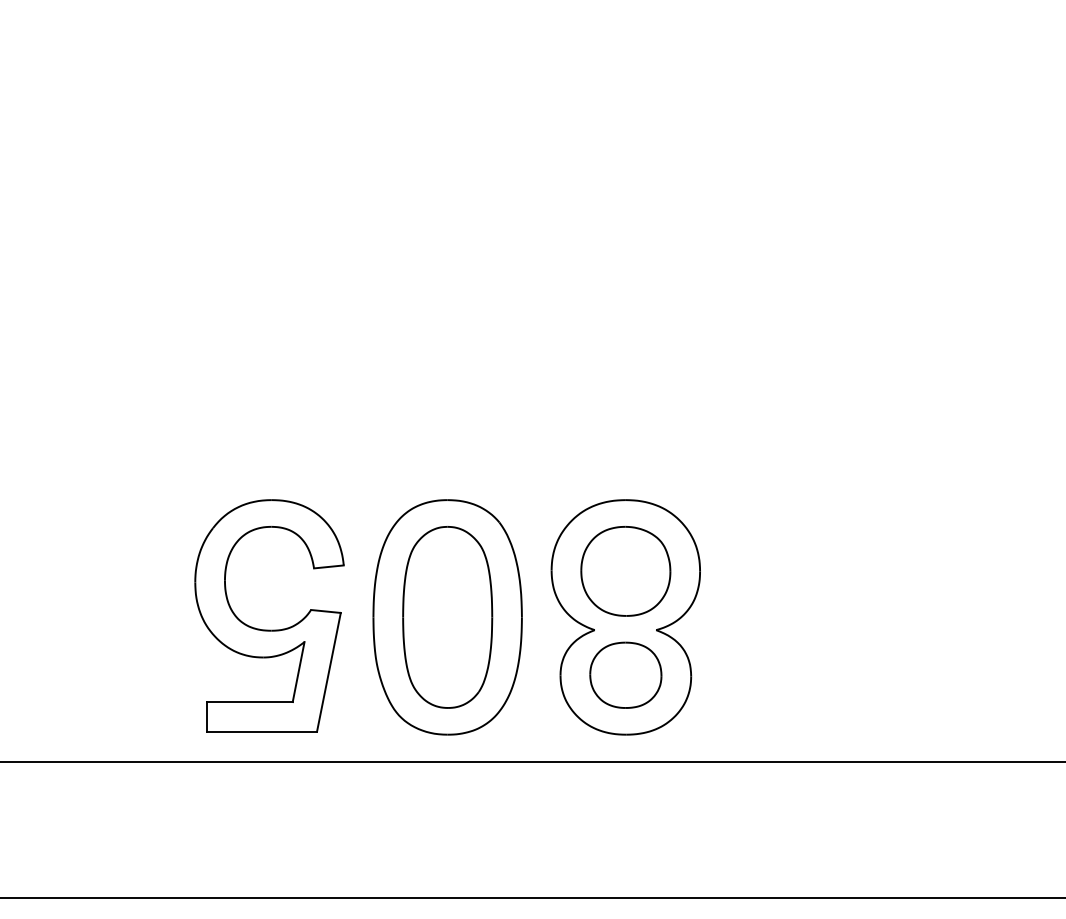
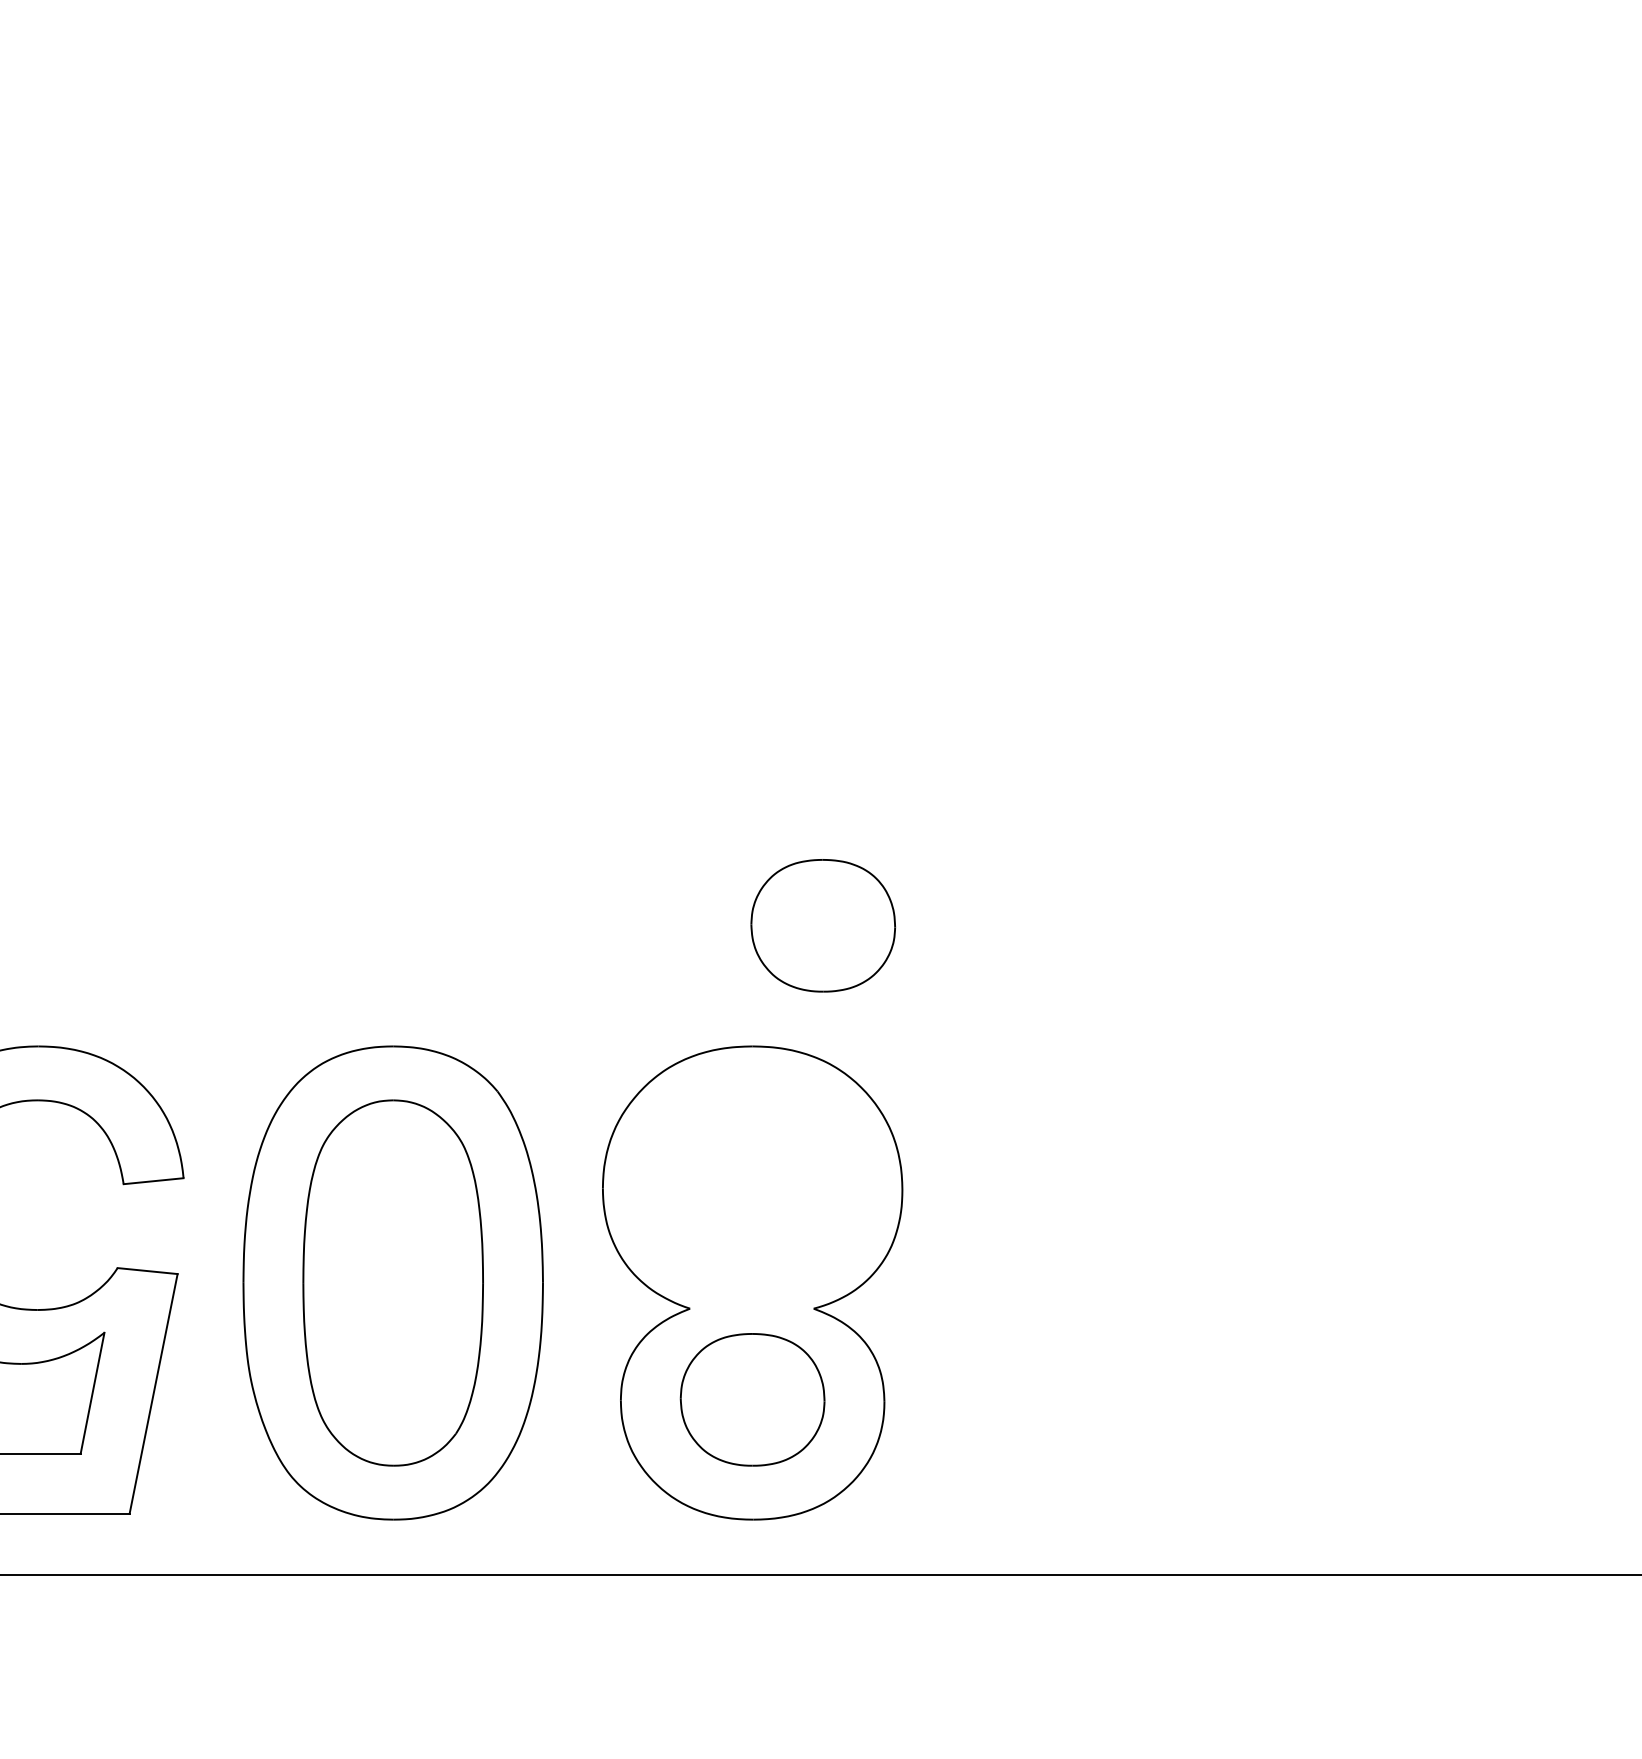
part: (660, 439) -> (822, 924), added
part: (625, 571) -> (751, 1190), removed

